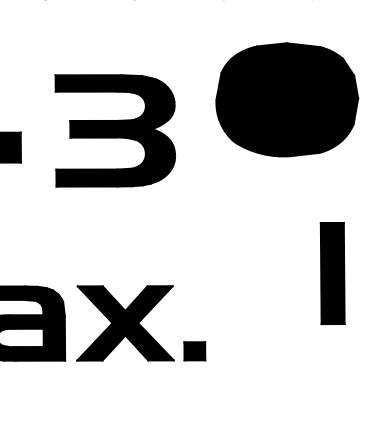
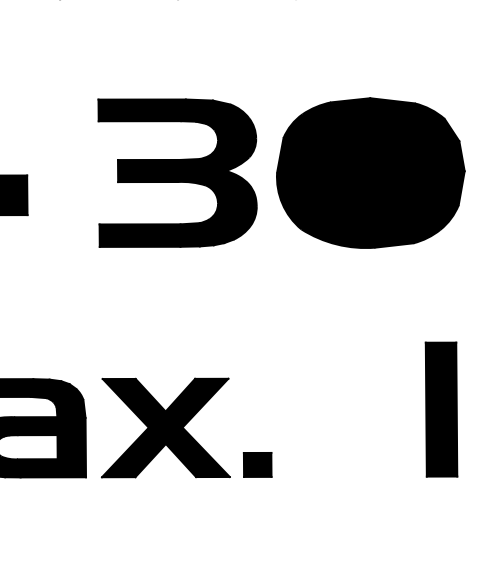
part: (287, 99) -> (371, 172), moved
part: (114, 130) -> (176, 172), moved
part: (332, 273) -> (441, 409), moved

